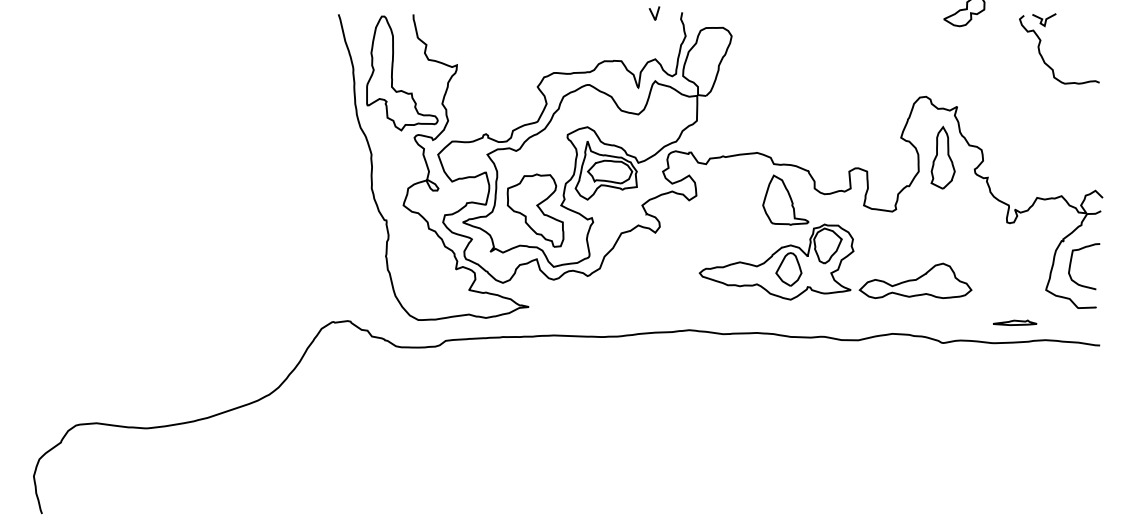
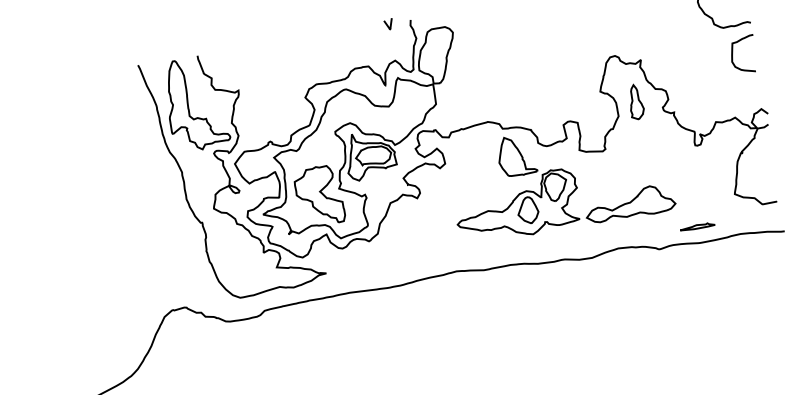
part: (942, 157) -> (635, 102), size x0.7
curve: (1071, 264) -> (733, 54), moved
part: (1015, 322) -> (697, 226), moved

